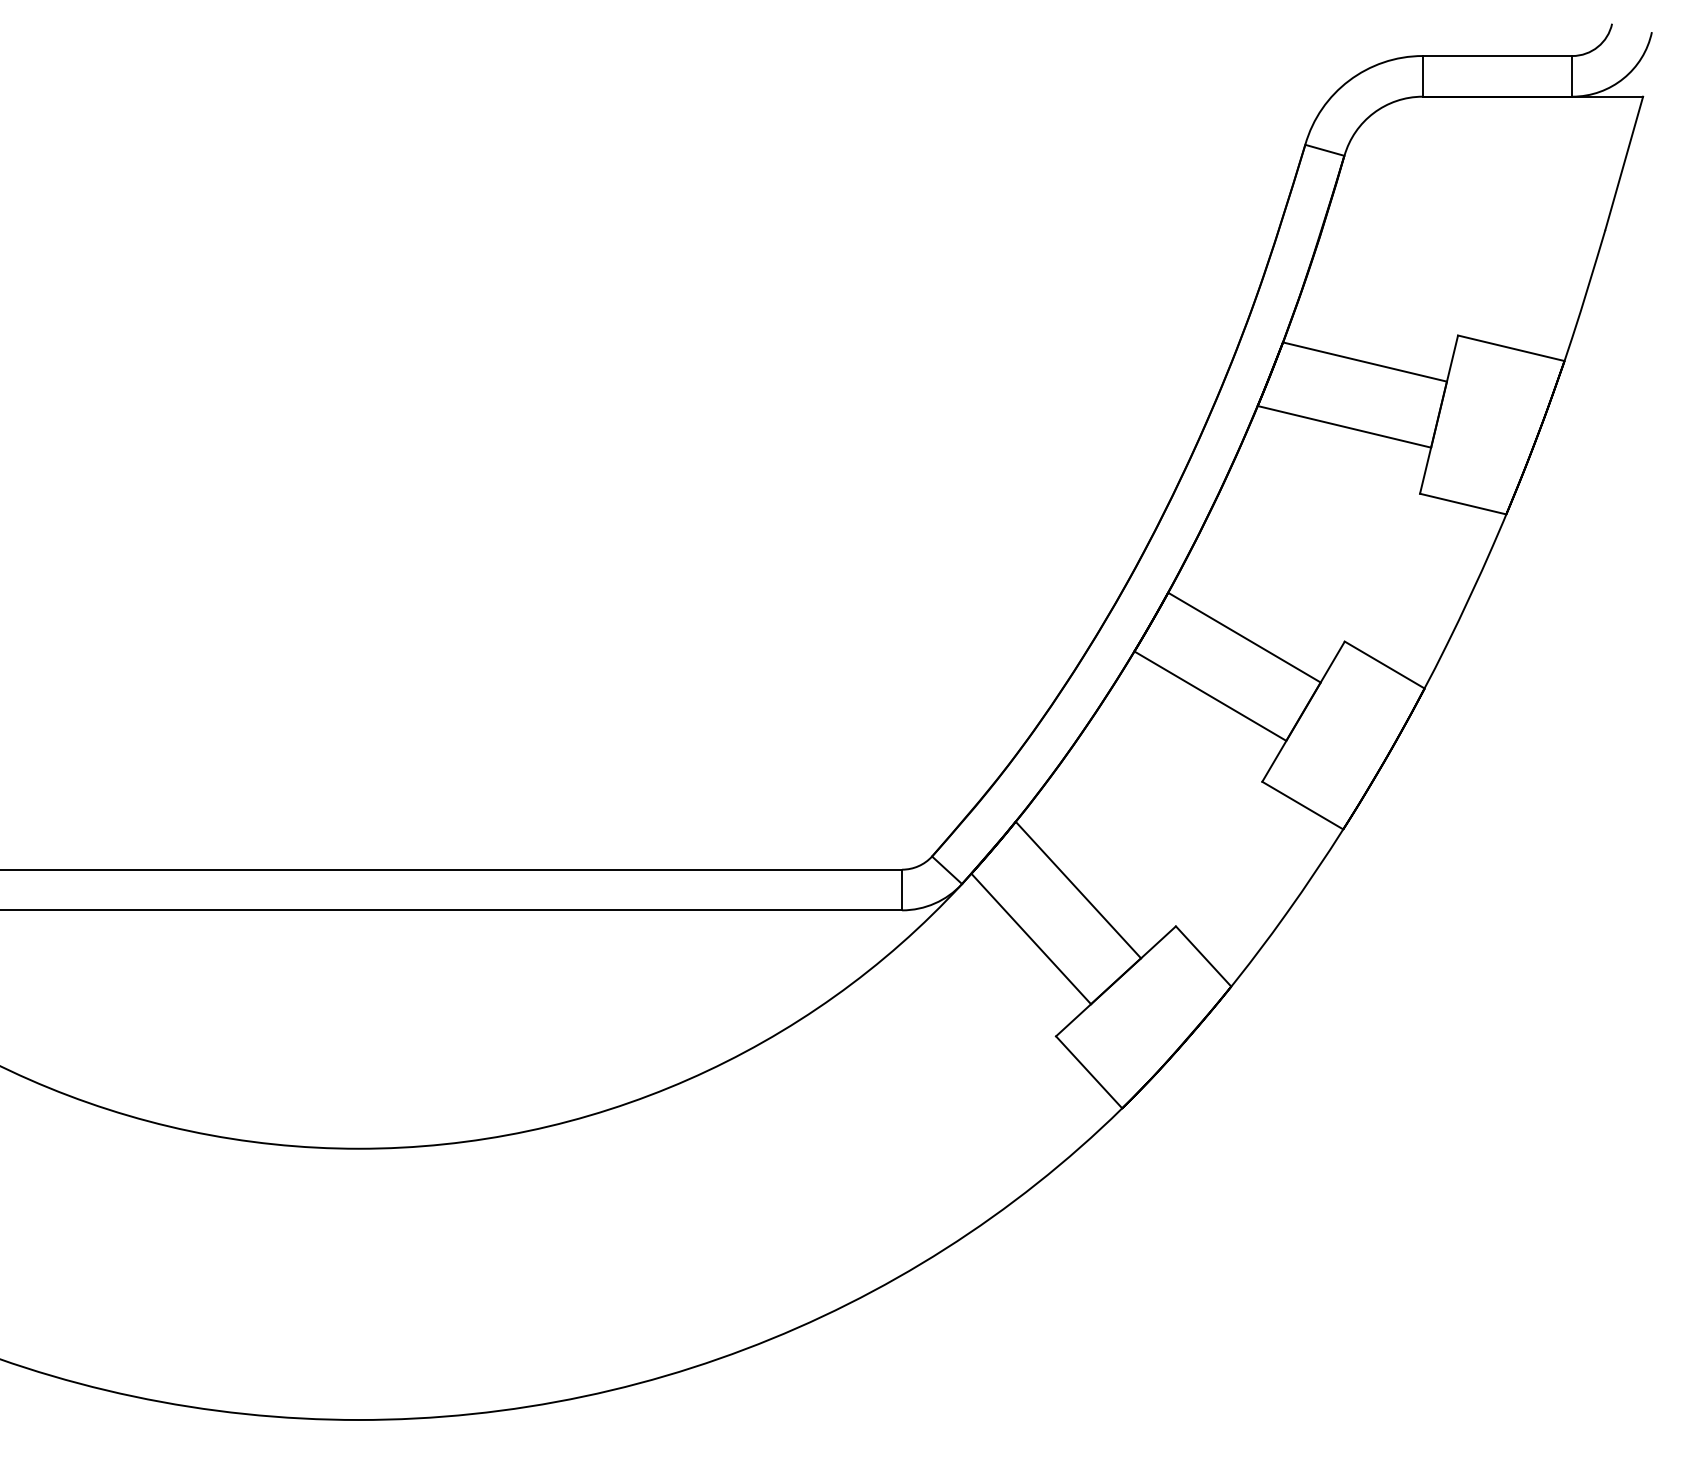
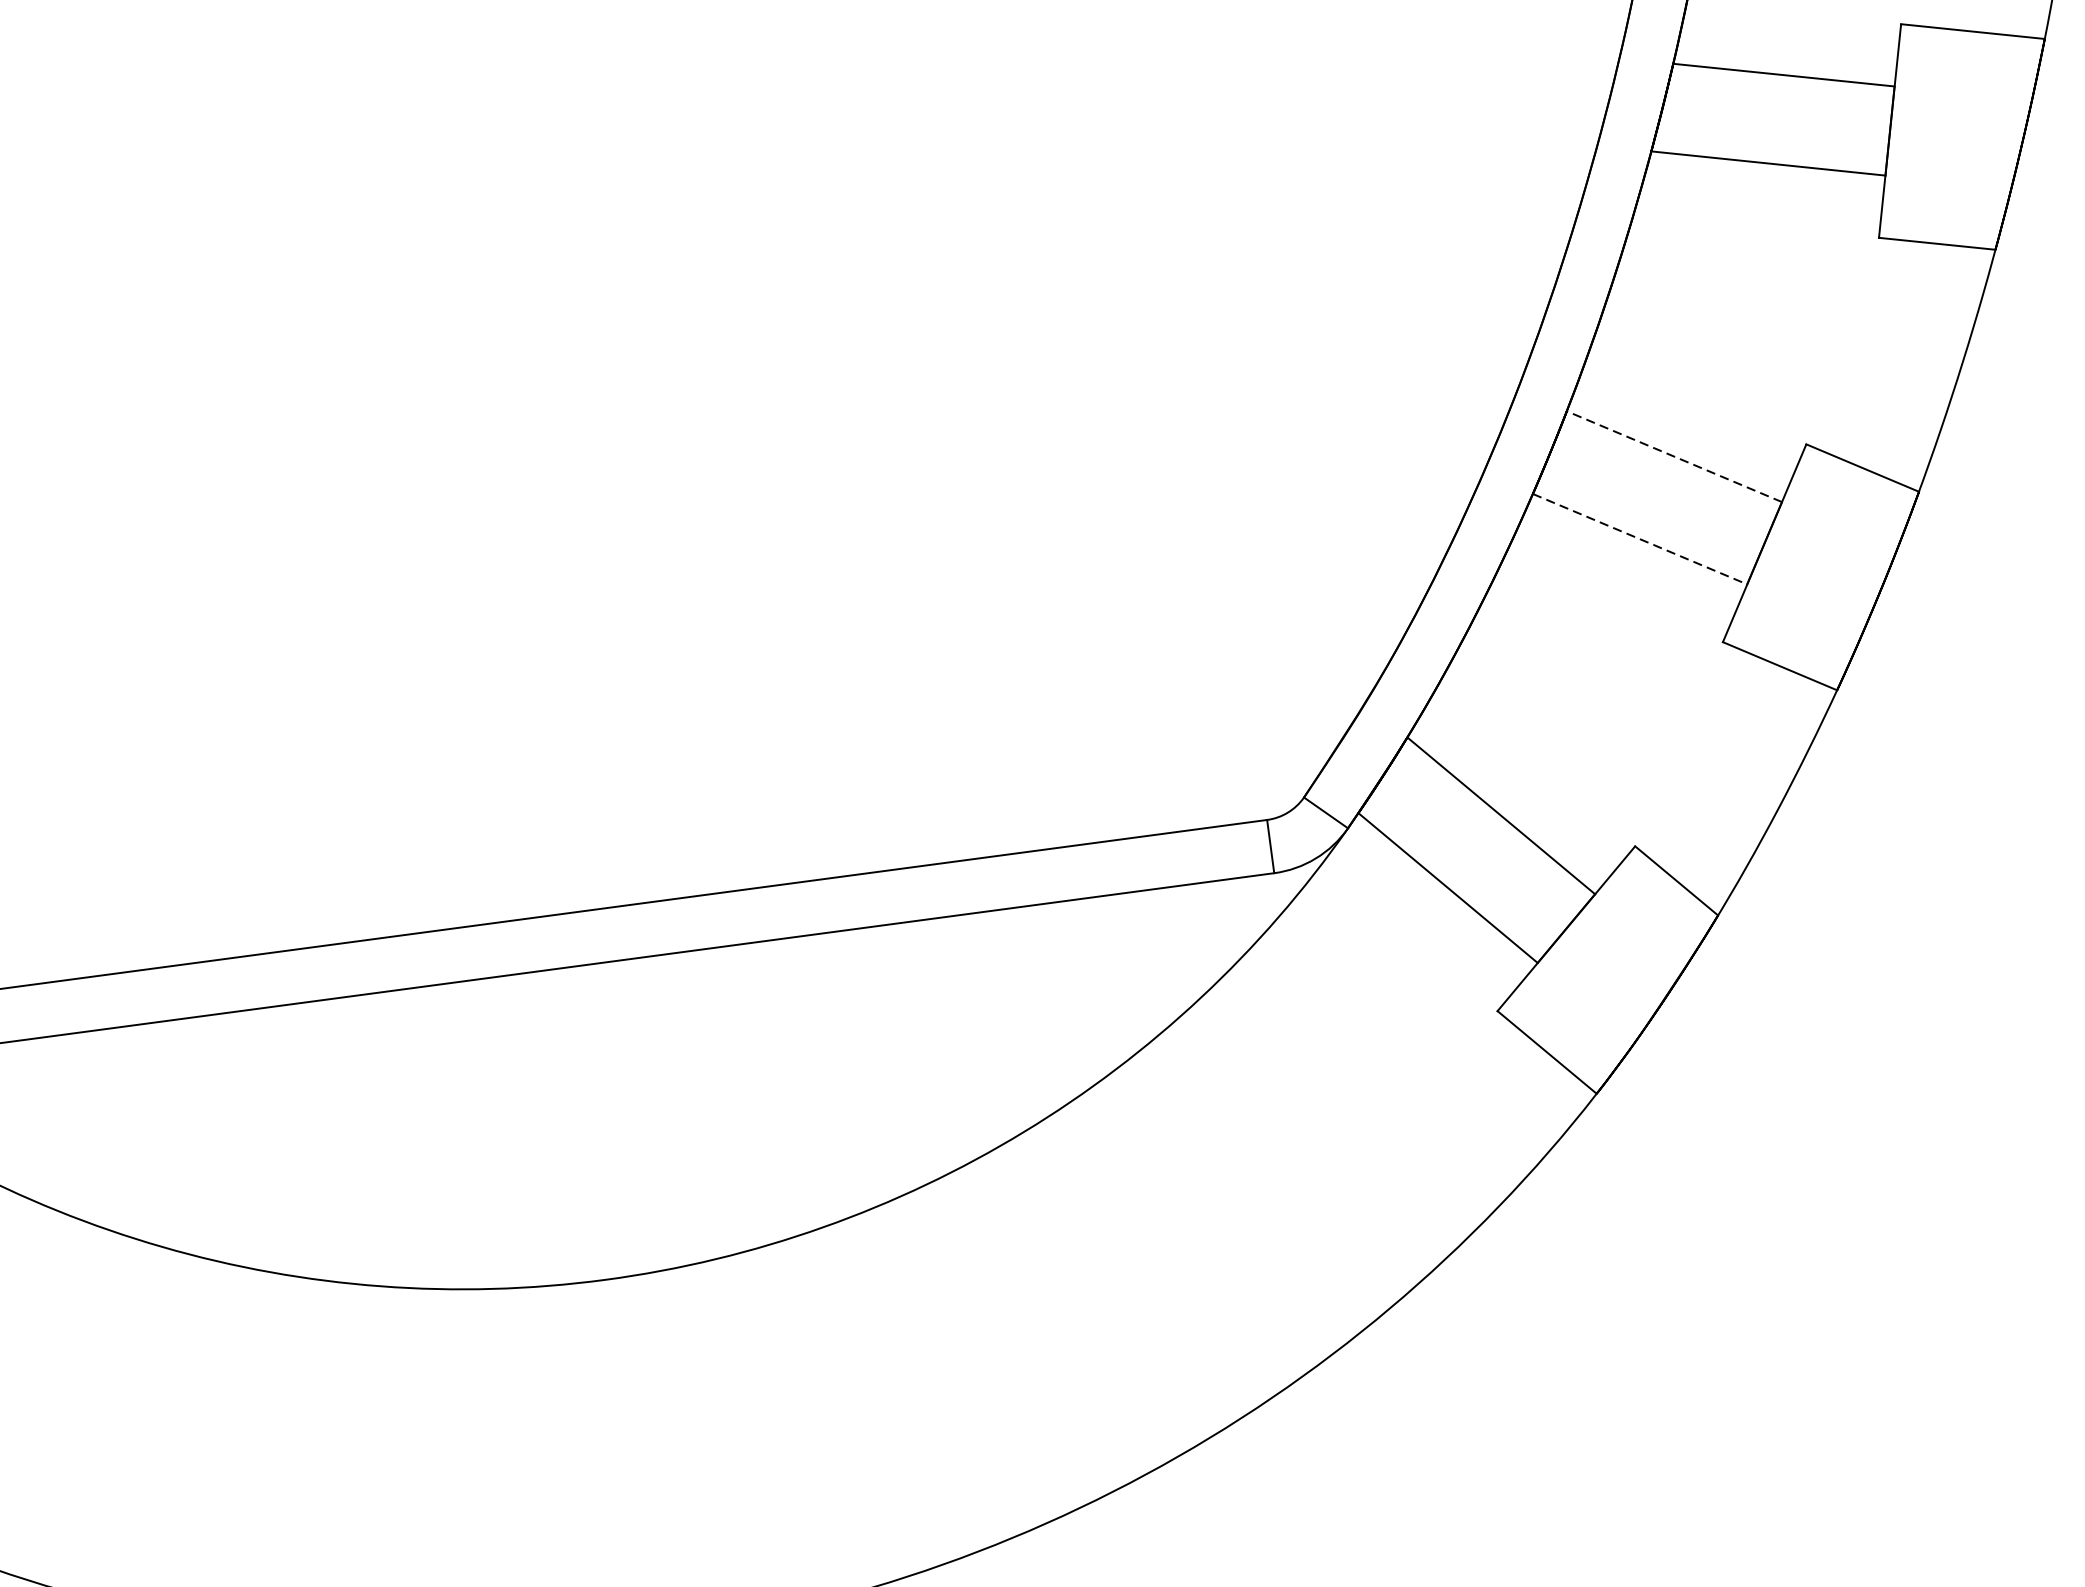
line: (1244, 637) -> (1674, 456), solid -> dashed
line: (1210, 696) -> (1640, 539), solid -> dashed

